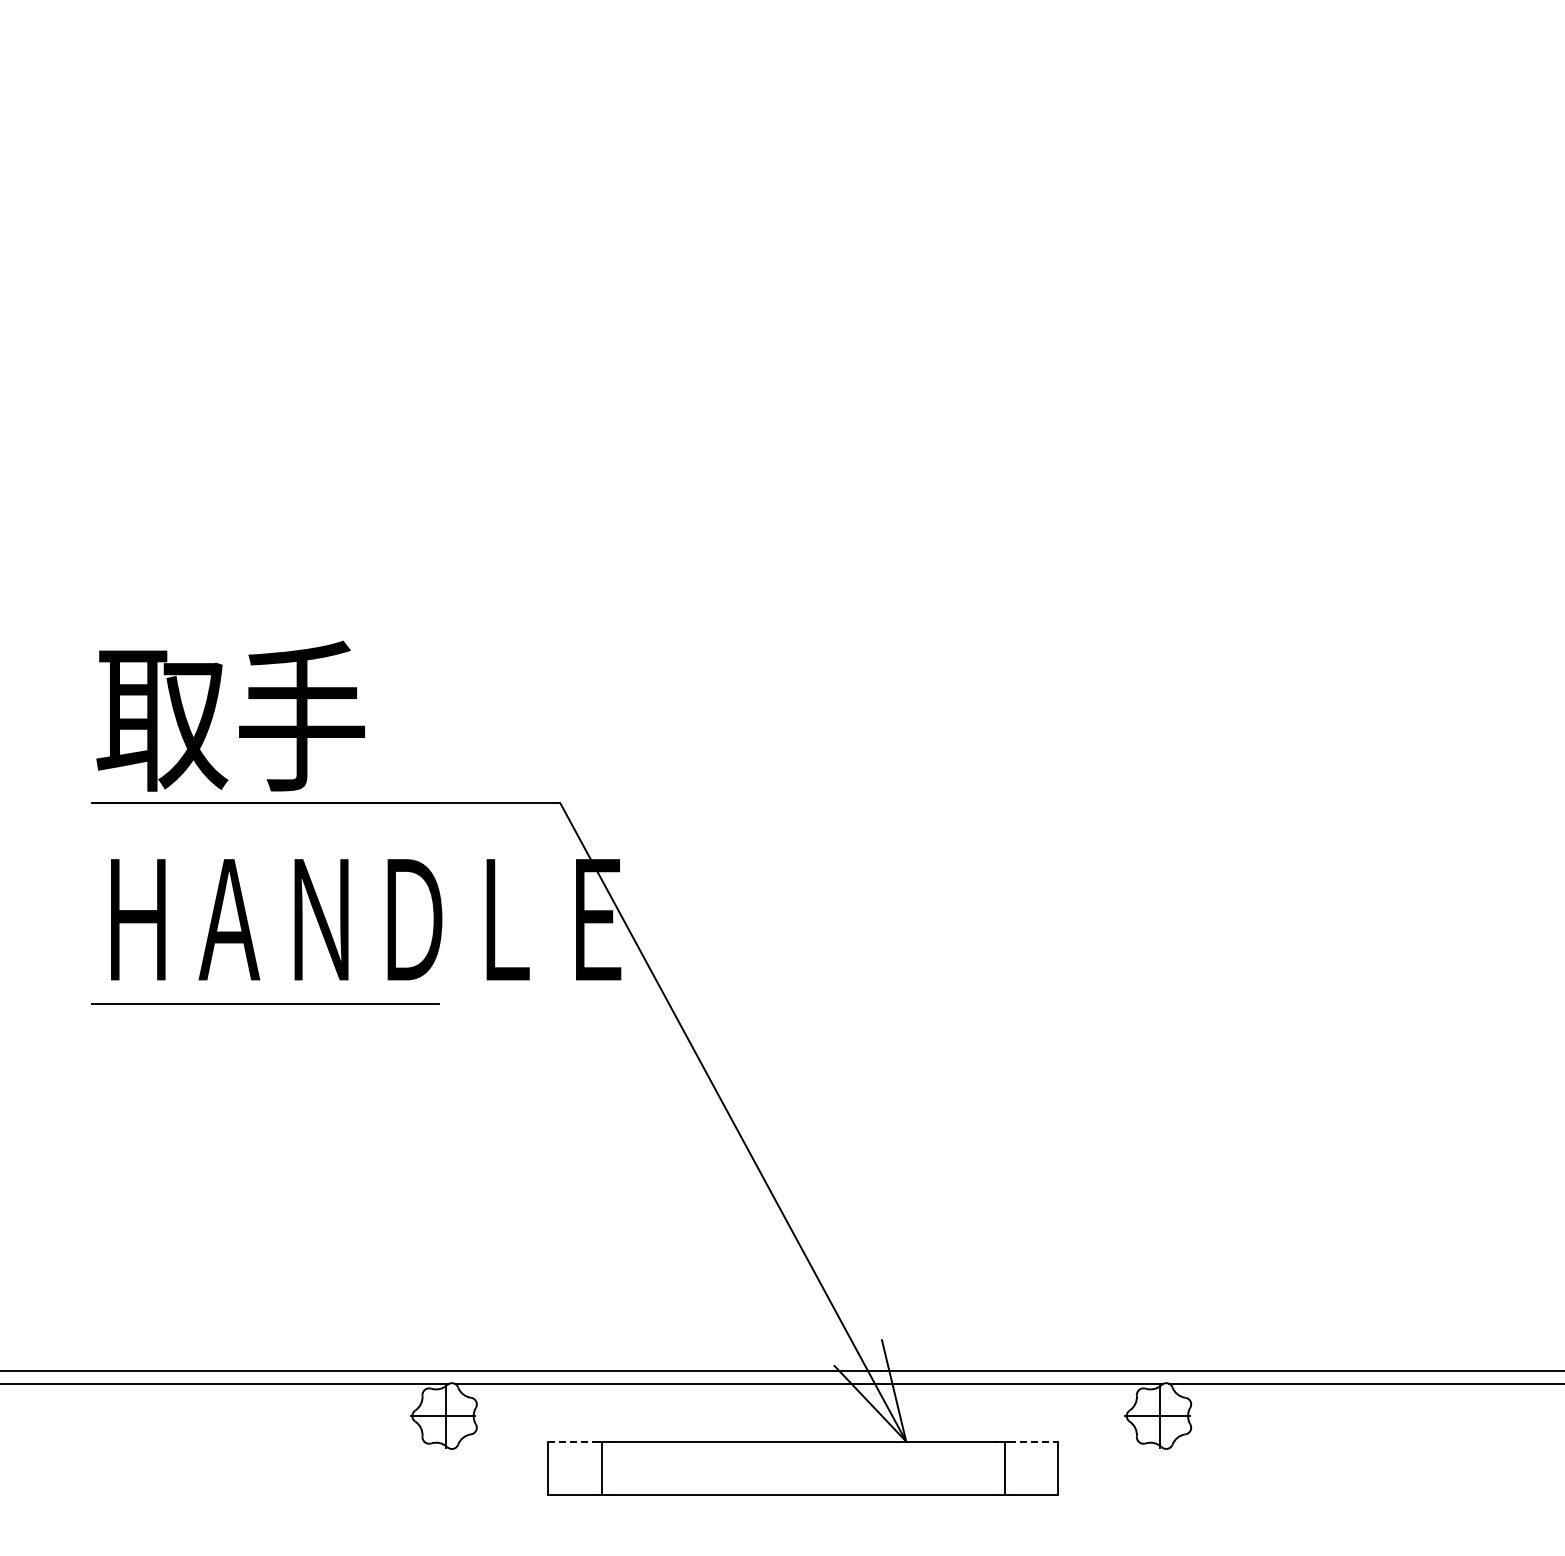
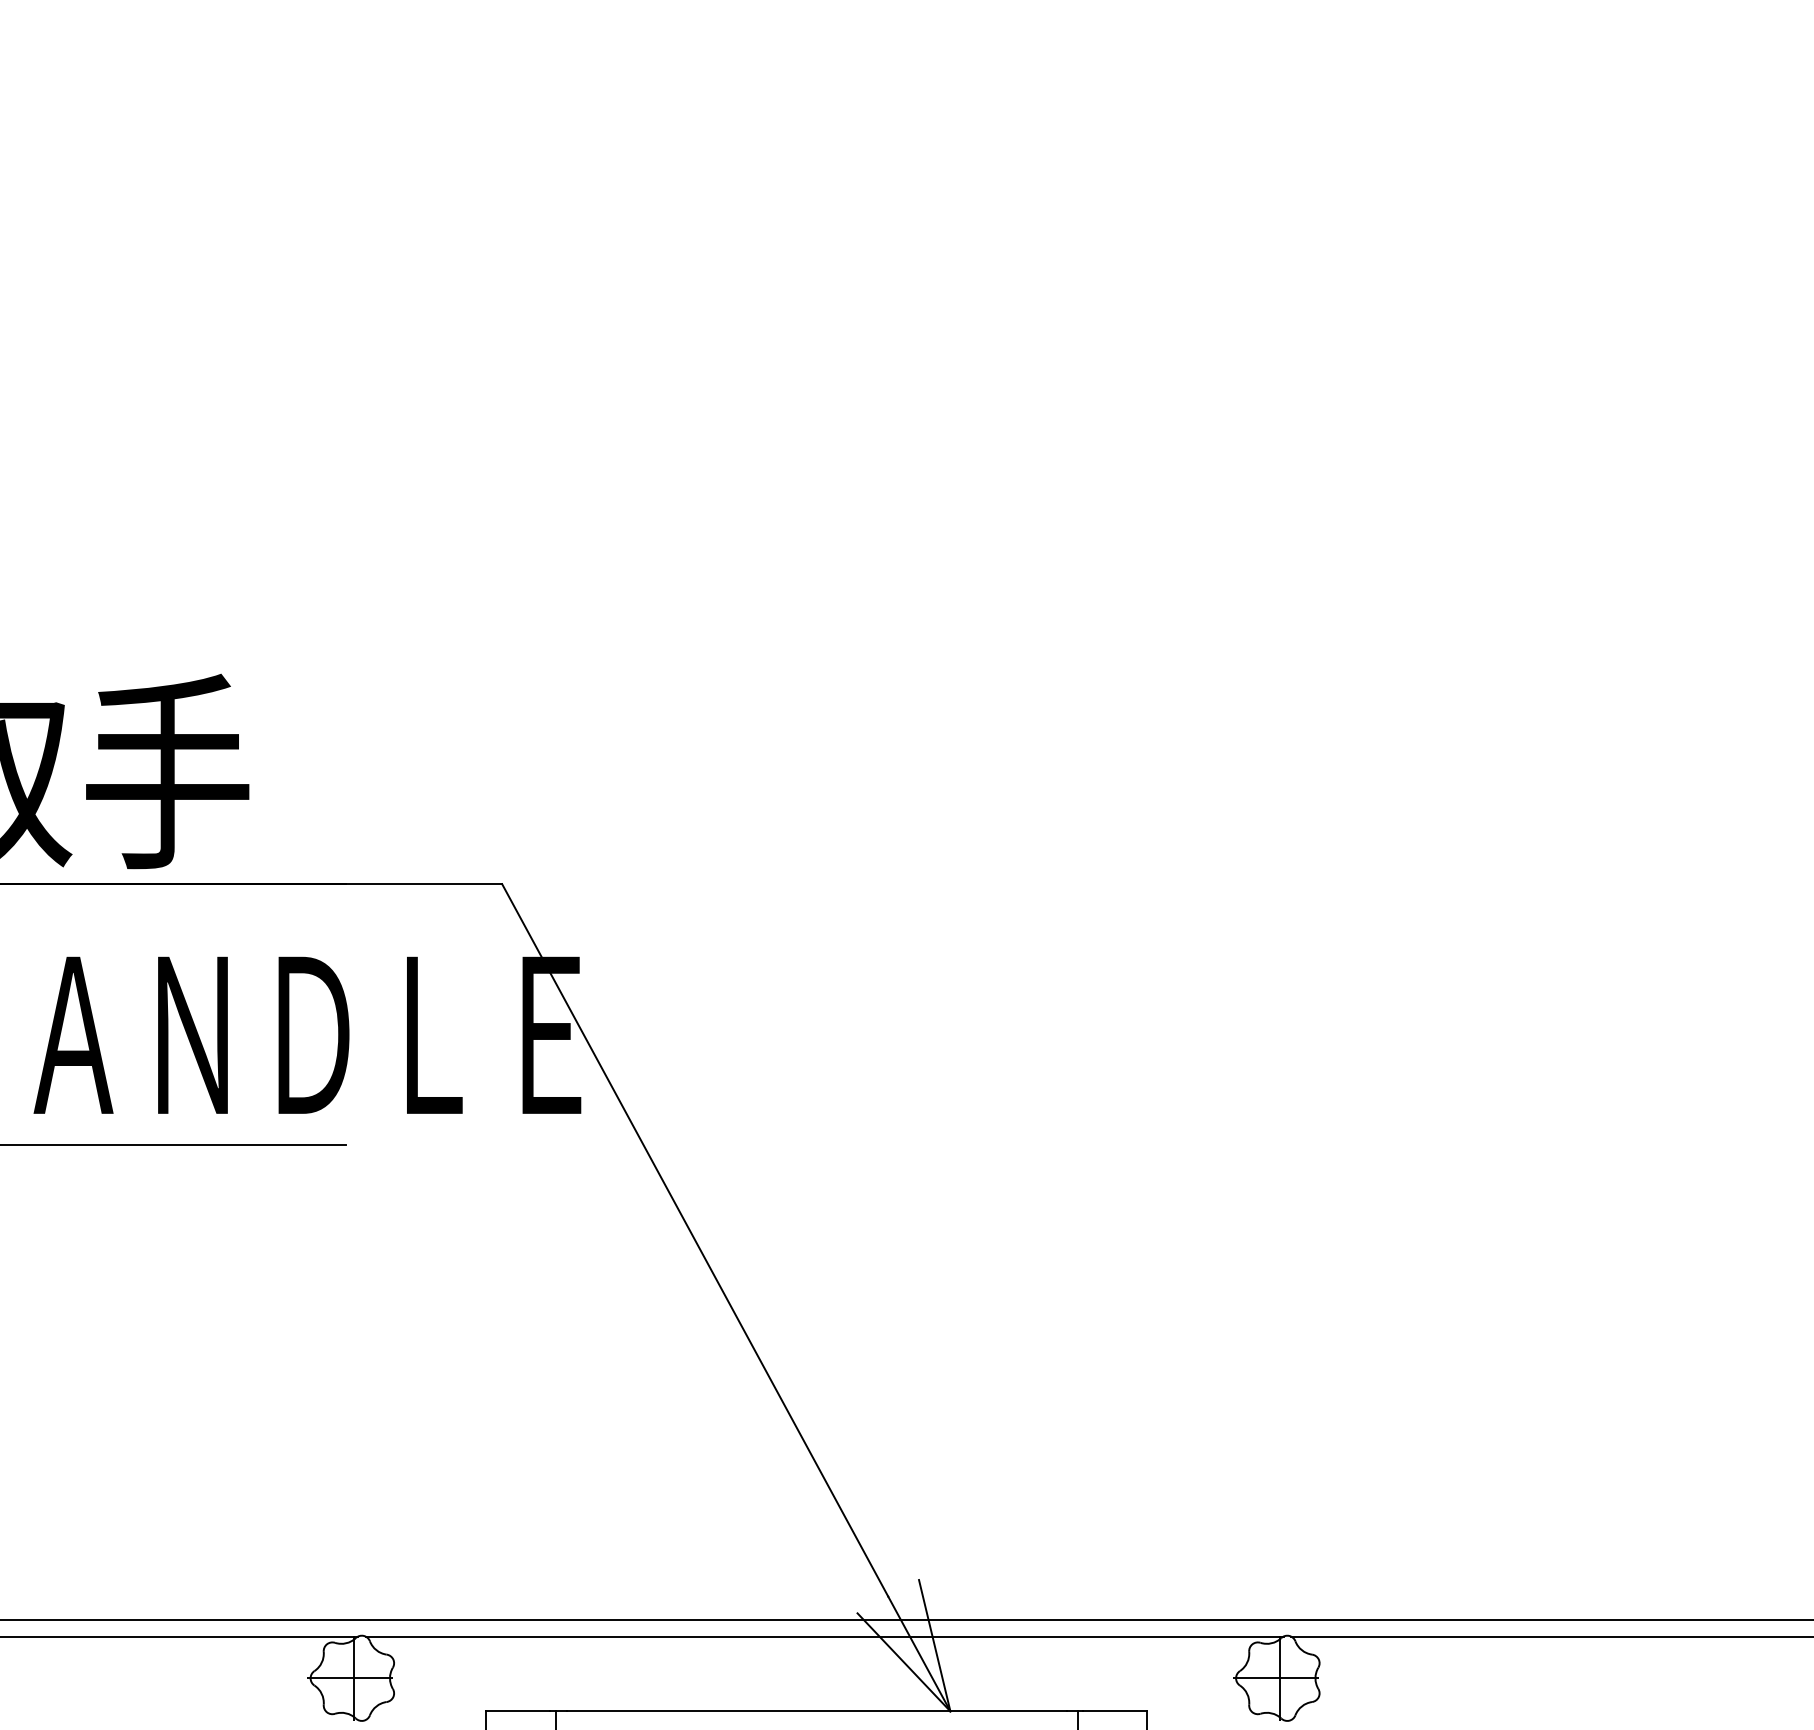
line: (572, 1441) -> (518, 1711), dashed -> solid
line: (1033, 1441) -> (1115, 1711), dashed -> solid

